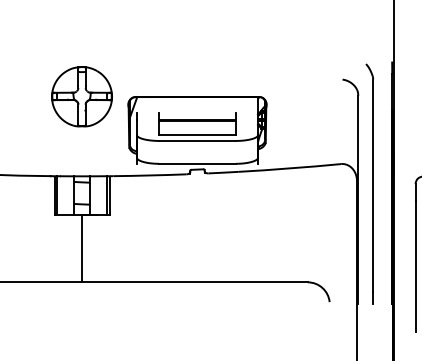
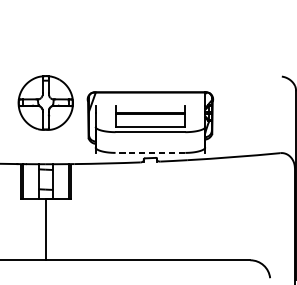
part: (81, 96) -> (45, 102), moved
line: (197, 163) -> (150, 152), solid -> dashed

